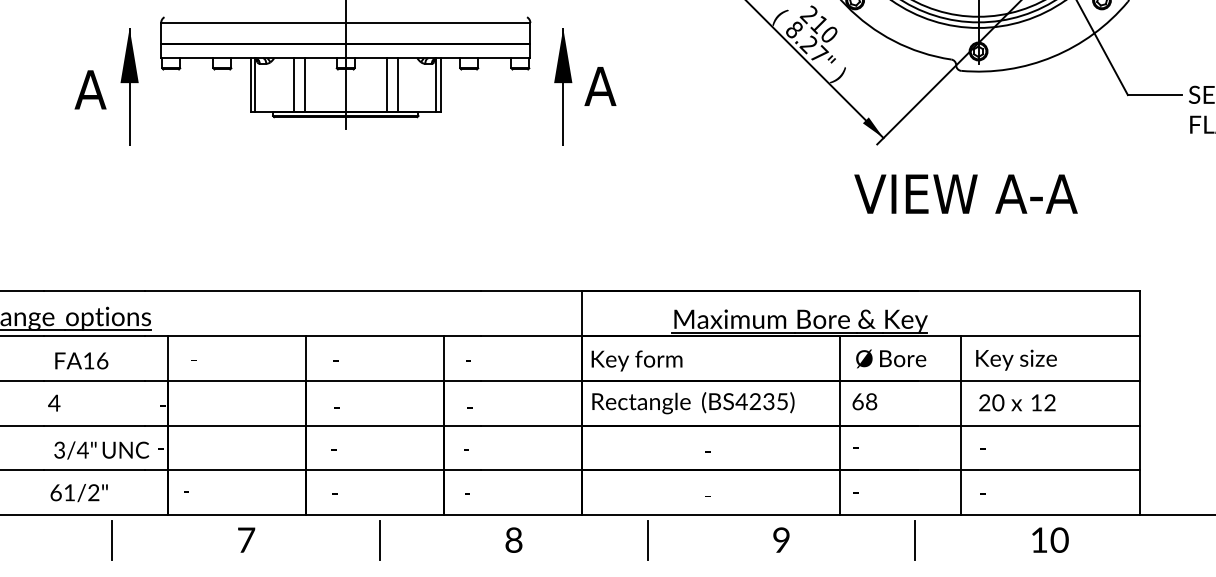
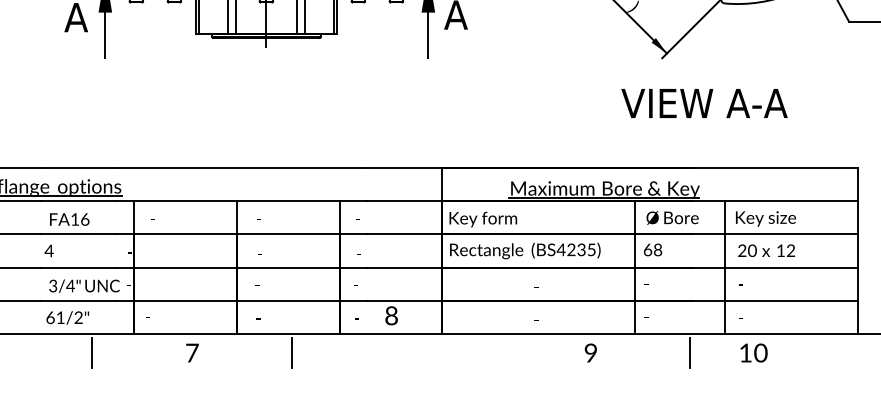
text: (965, 193) -> (704, 103), moved
text: (513, 539) -> (391, 315), moved
line: (647, 539) -> (491, 352), removed
text: (1050, 539) -> (754, 352), moved

